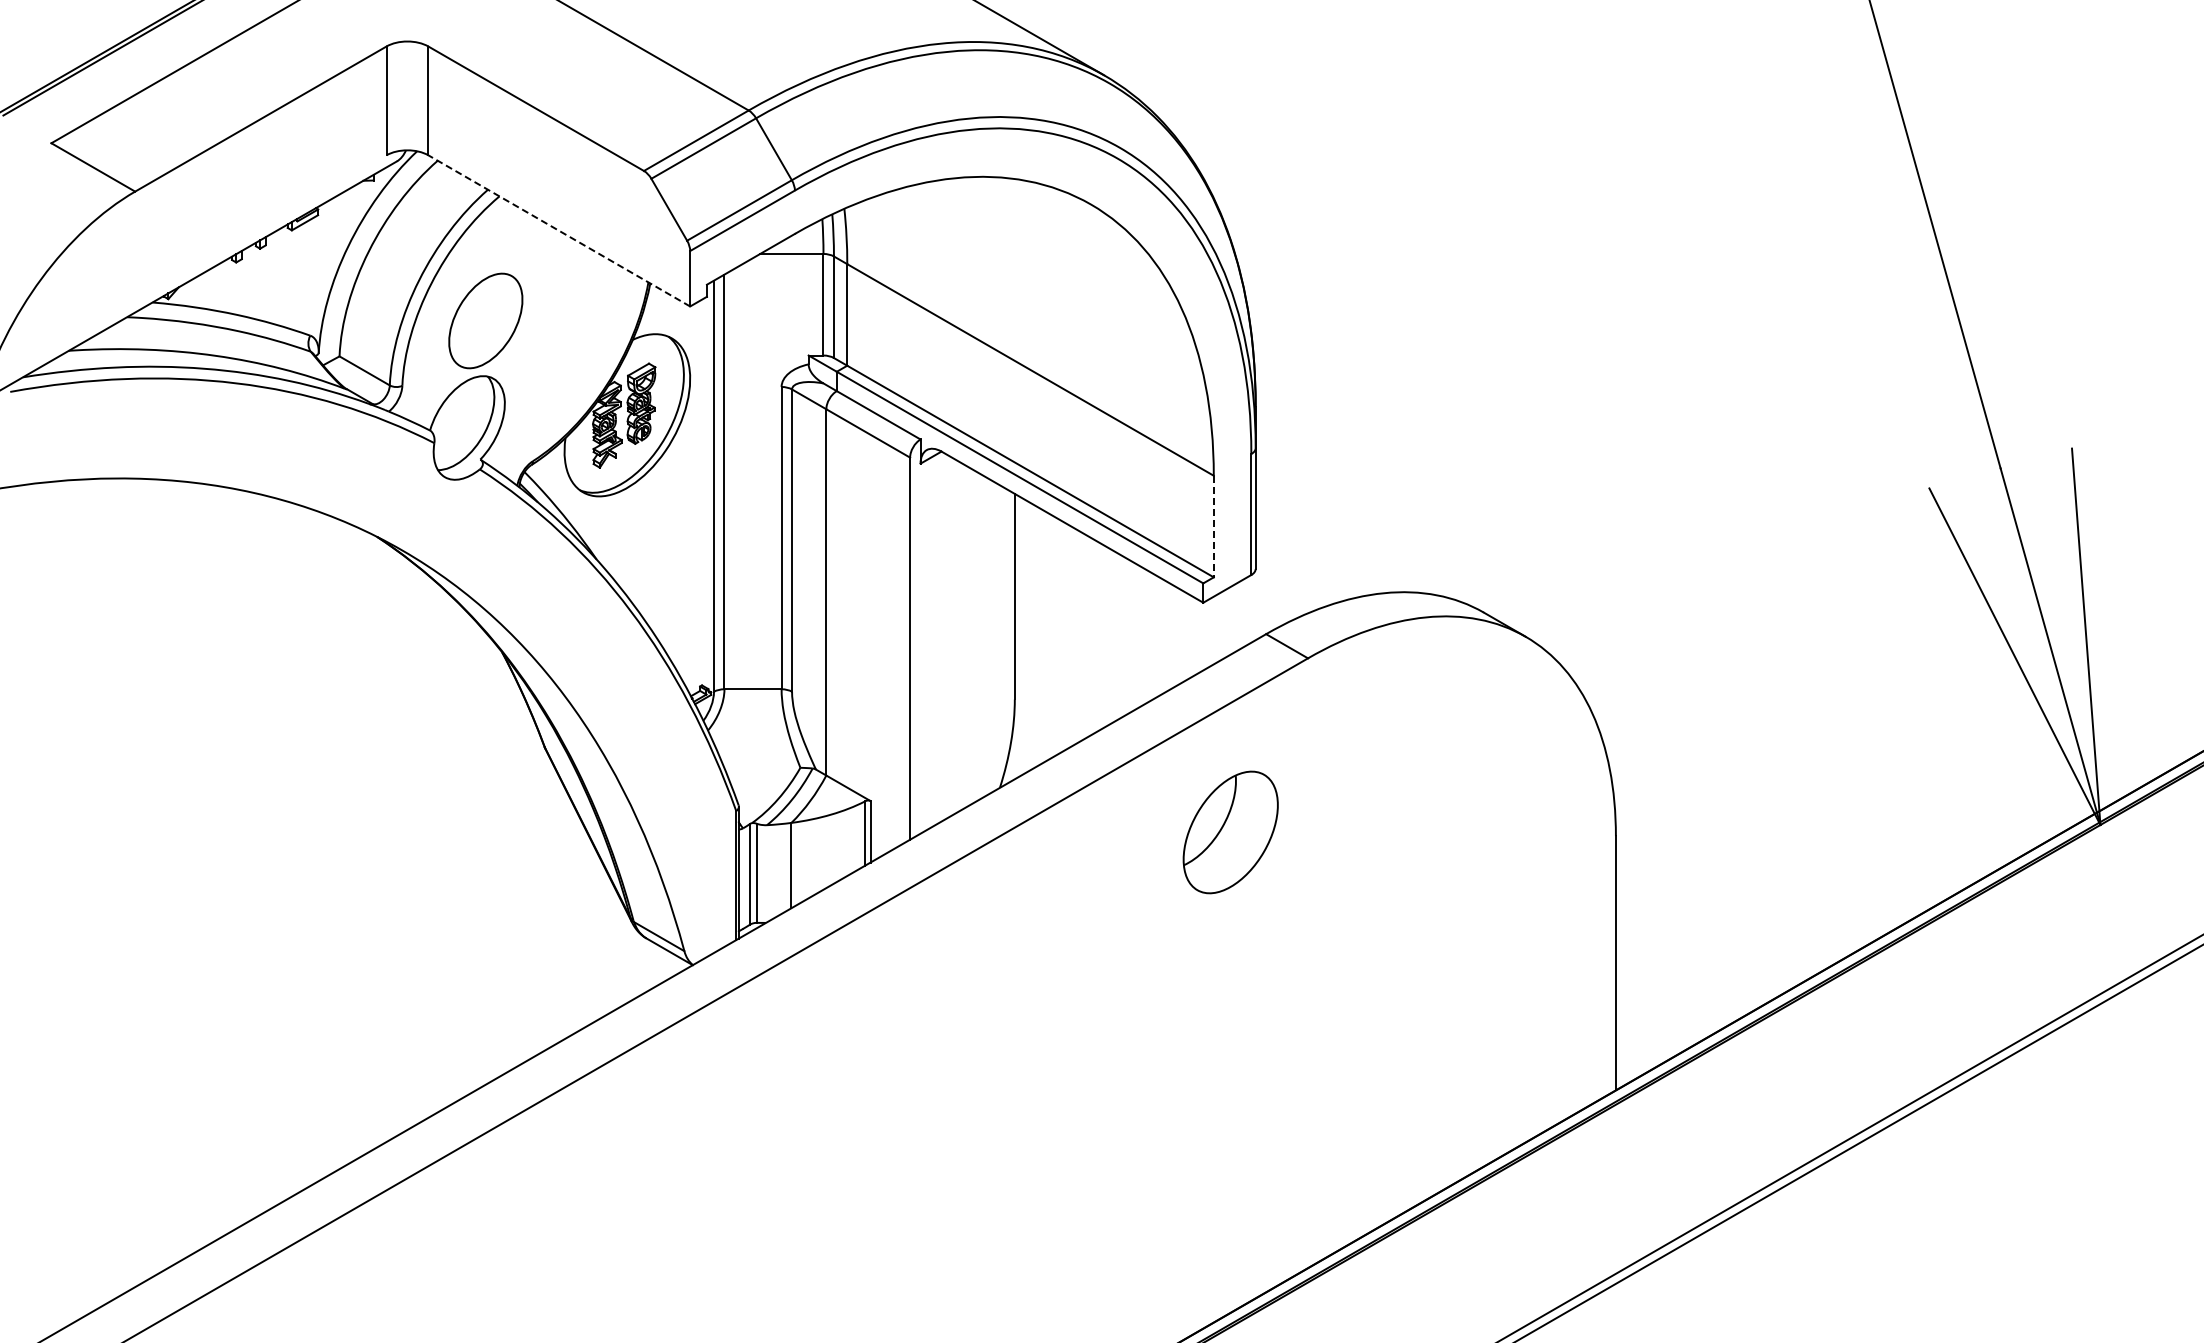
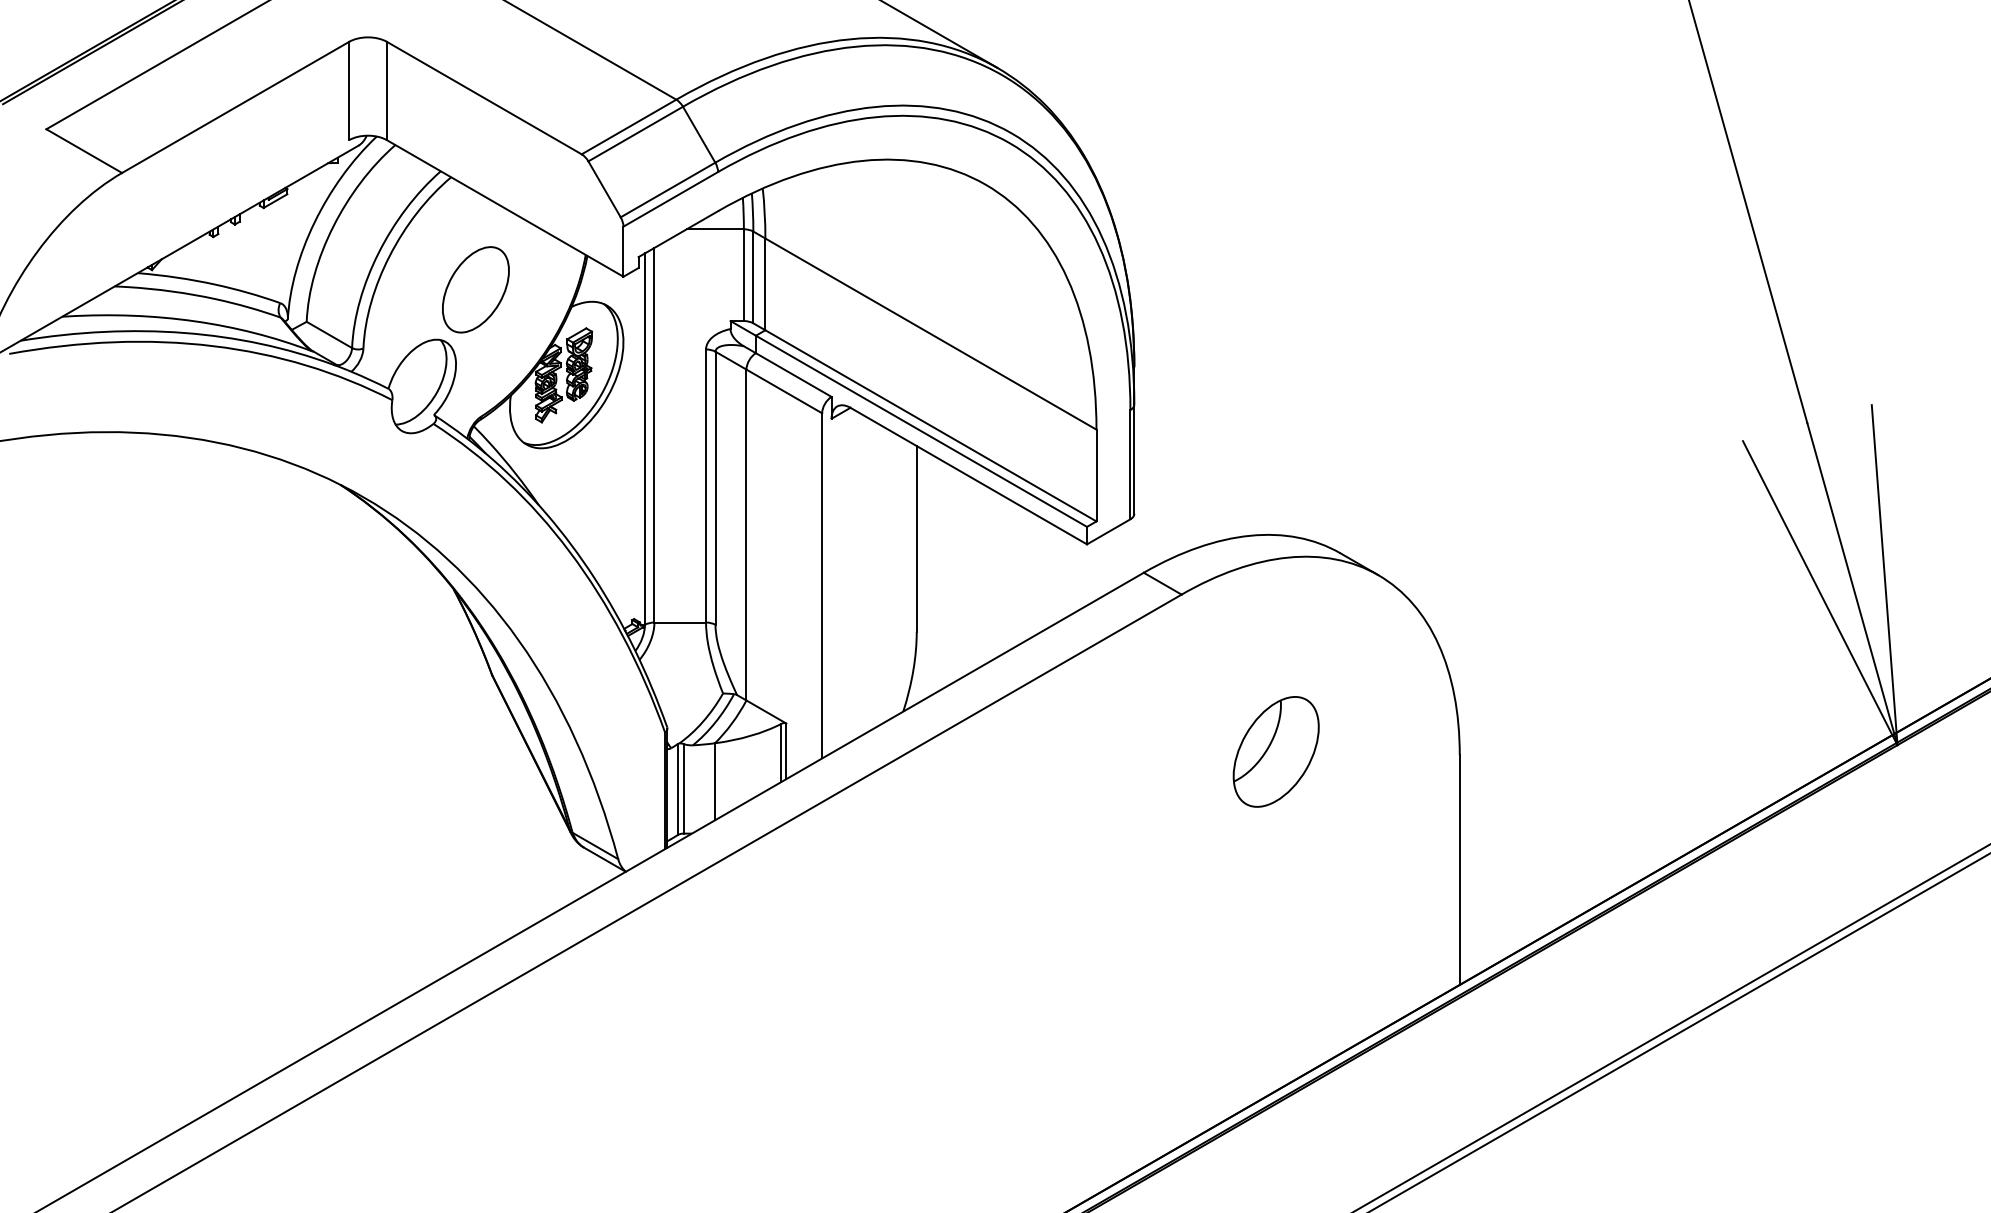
line: (558, 230) -> (504, 208), dashed -> solid
part: (485, 320) -> (475, 289), moved
line: (1213, 526) -> (1096, 475), dashed -> solid
part: (1230, 832) -> (1276, 751), moved

